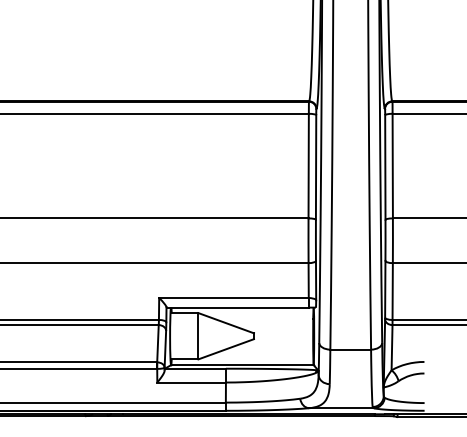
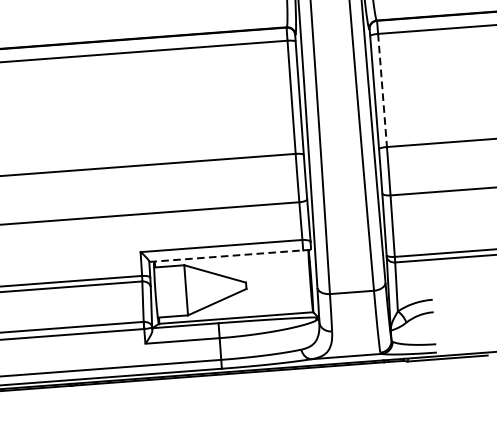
line: (392, 166) -> (382, 90), solid -> dashed
line: (238, 307) -> (227, 255), solid -> dashed

